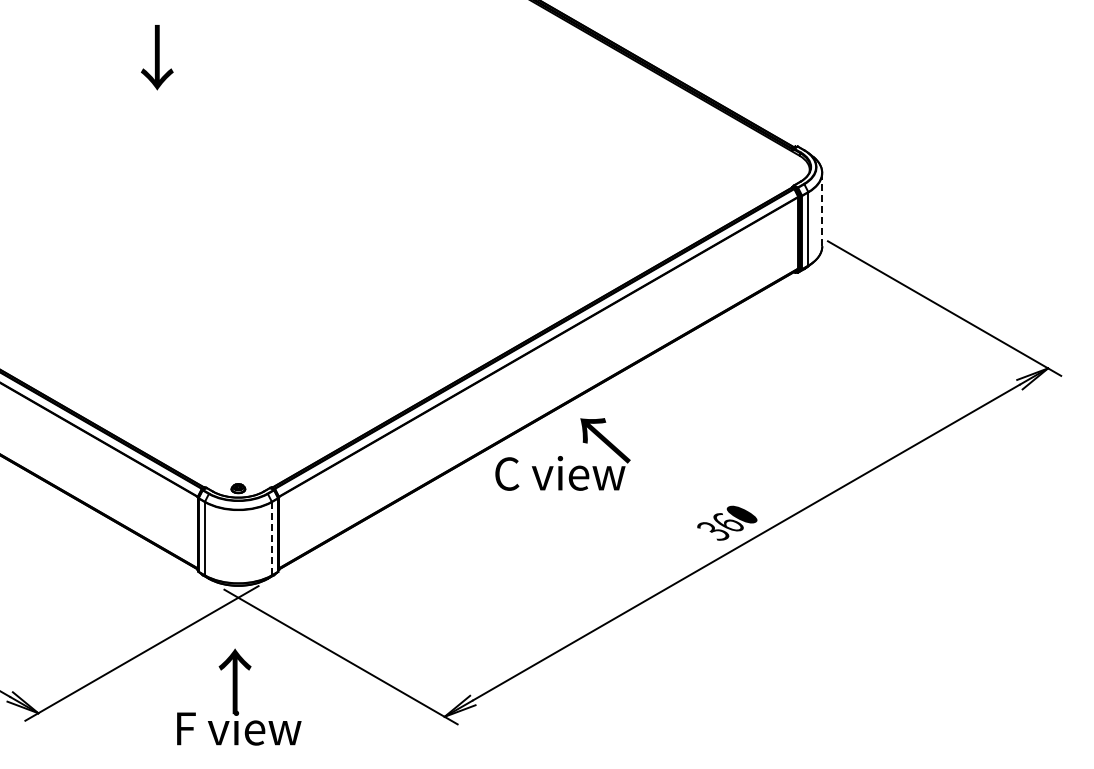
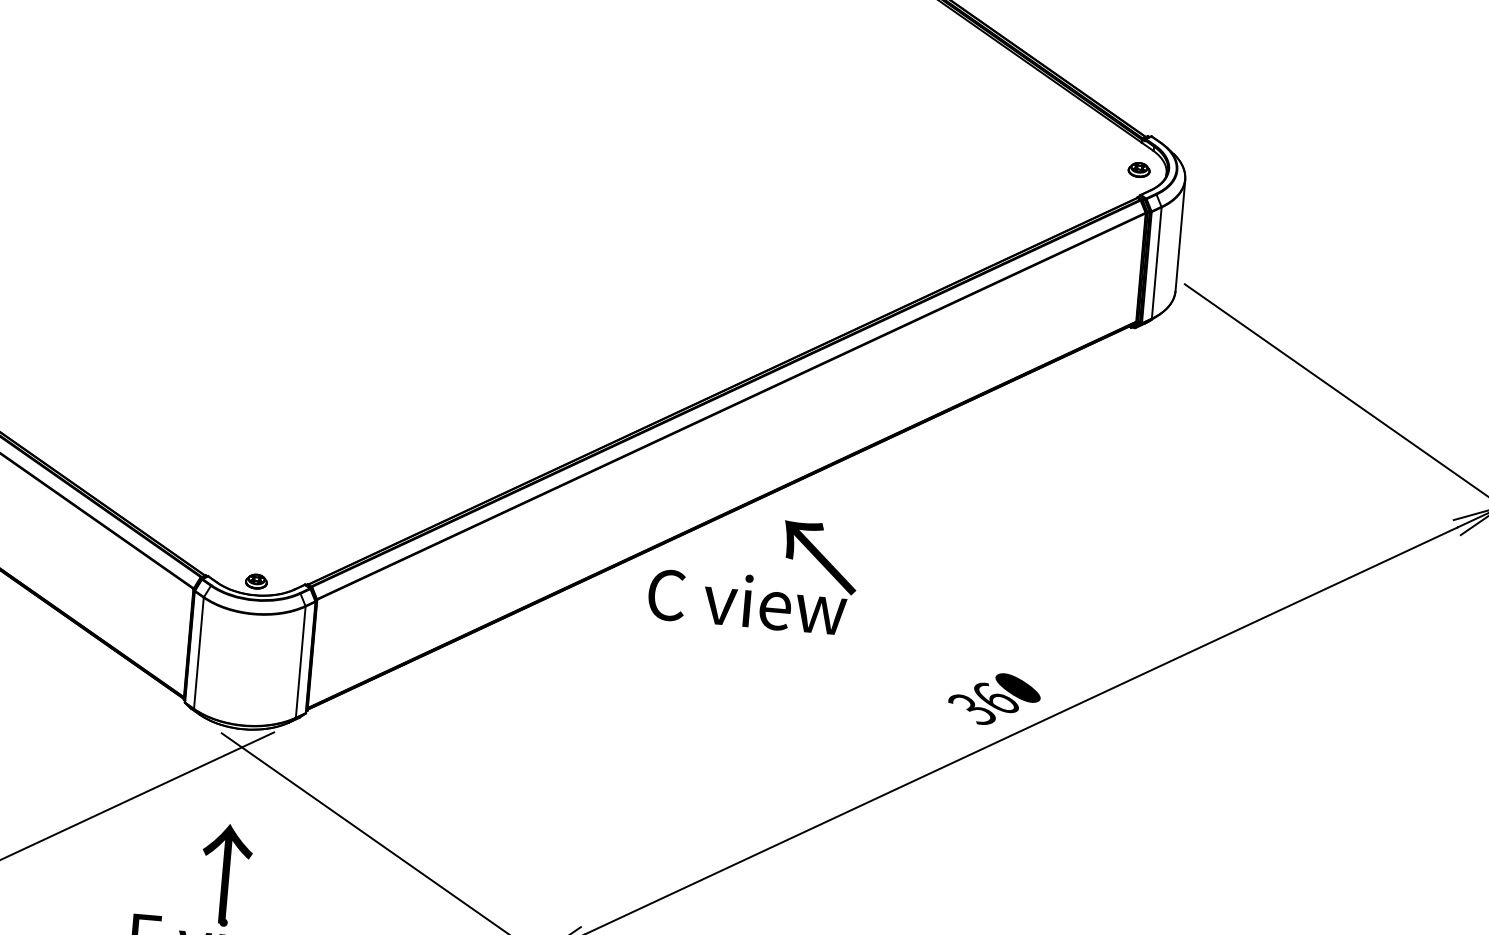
part: (791, 168) -> (1139, 168), added
line: (822, 209) -> (1180, 235), dashed -> solid
line: (271, 538) -> (300, 661), dashed -> solid

